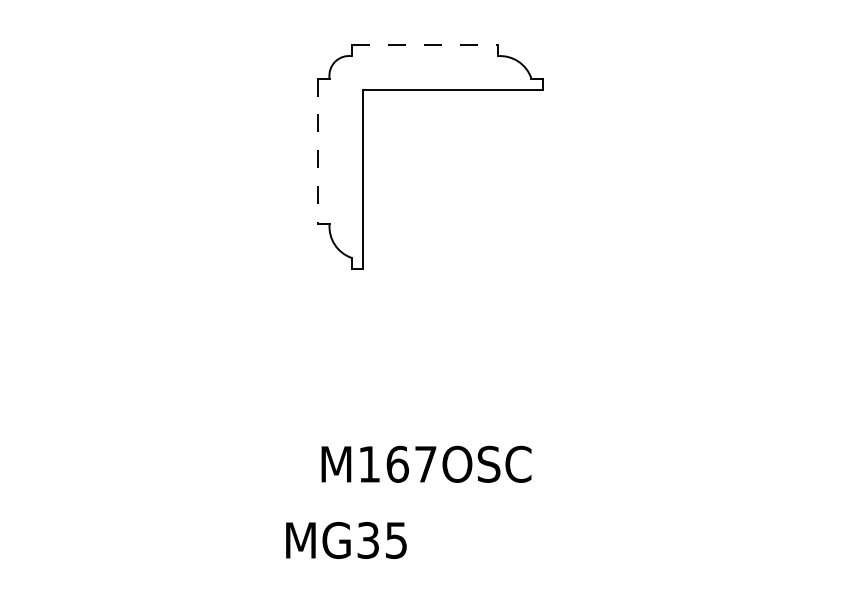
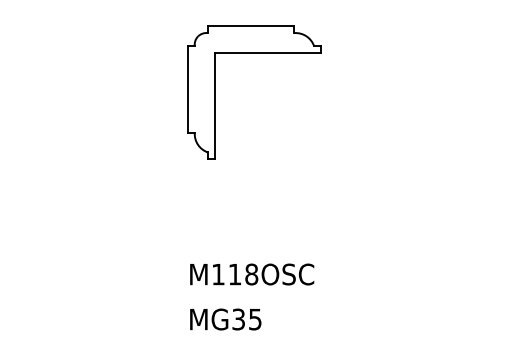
line: (425, 44) -> (251, 26), dashed -> solid
line: (318, 151) -> (188, 89), dashed -> solid
text: (411, 464) -> (243, 274), M167OSC -> M118OSC
text: (345, 540) -> (225, 319), moved

